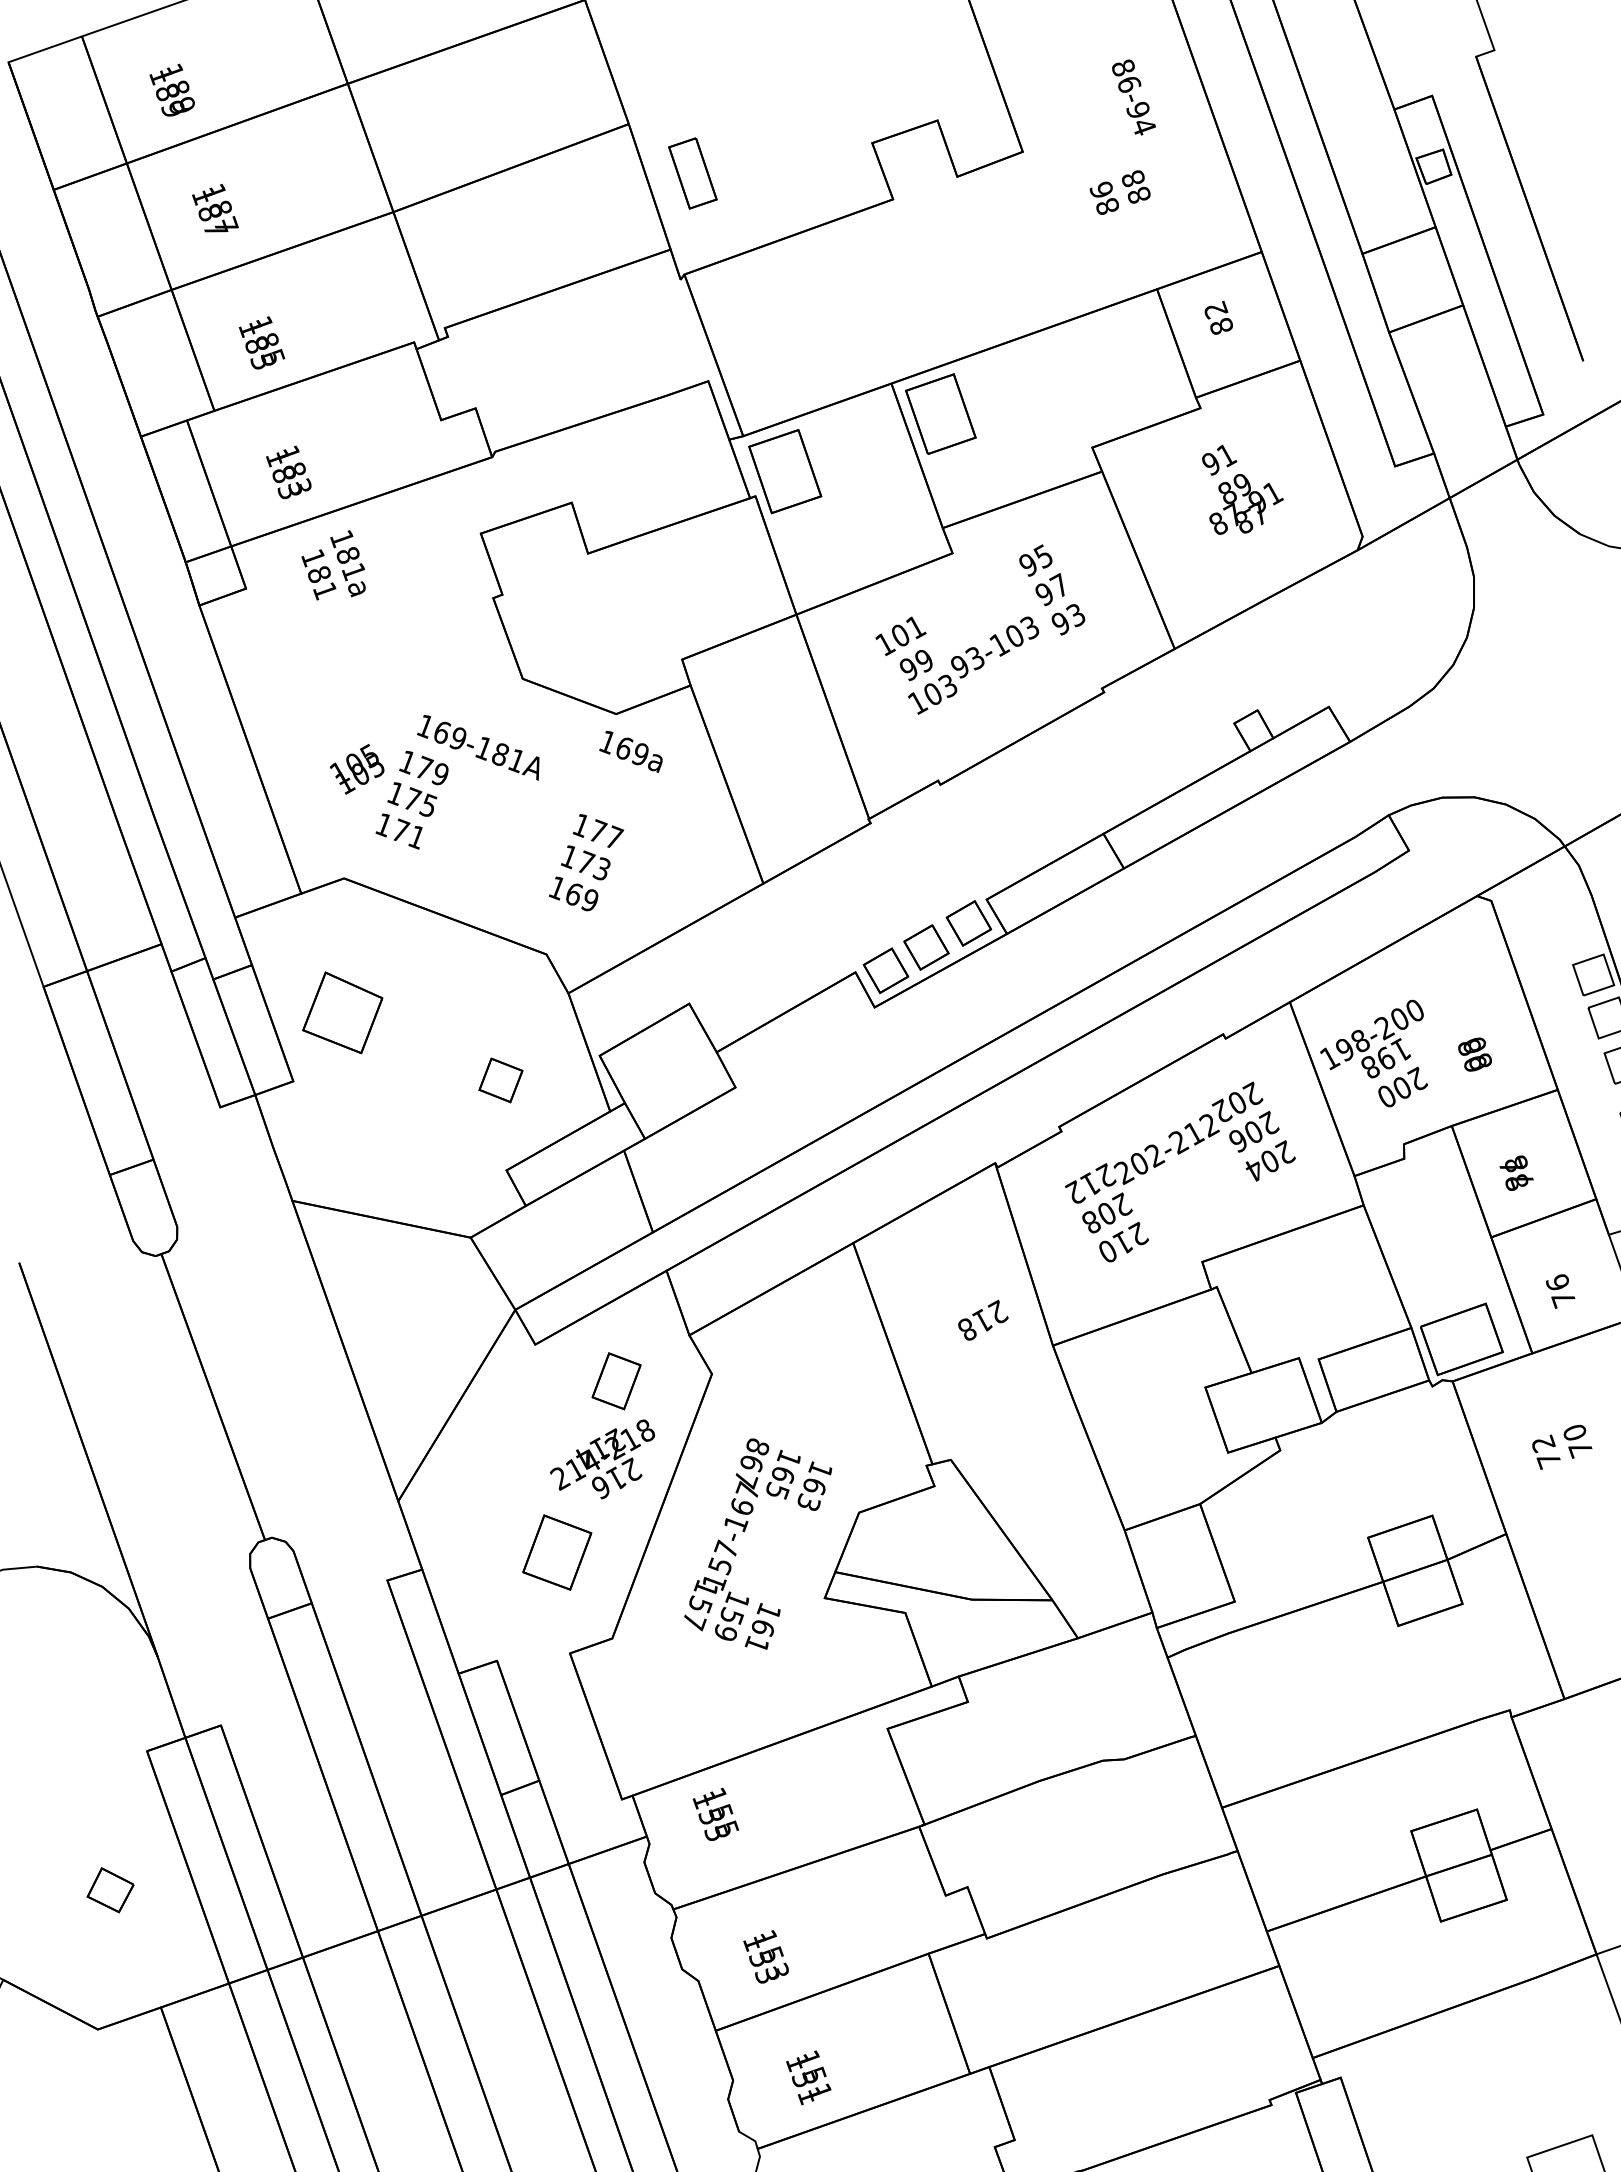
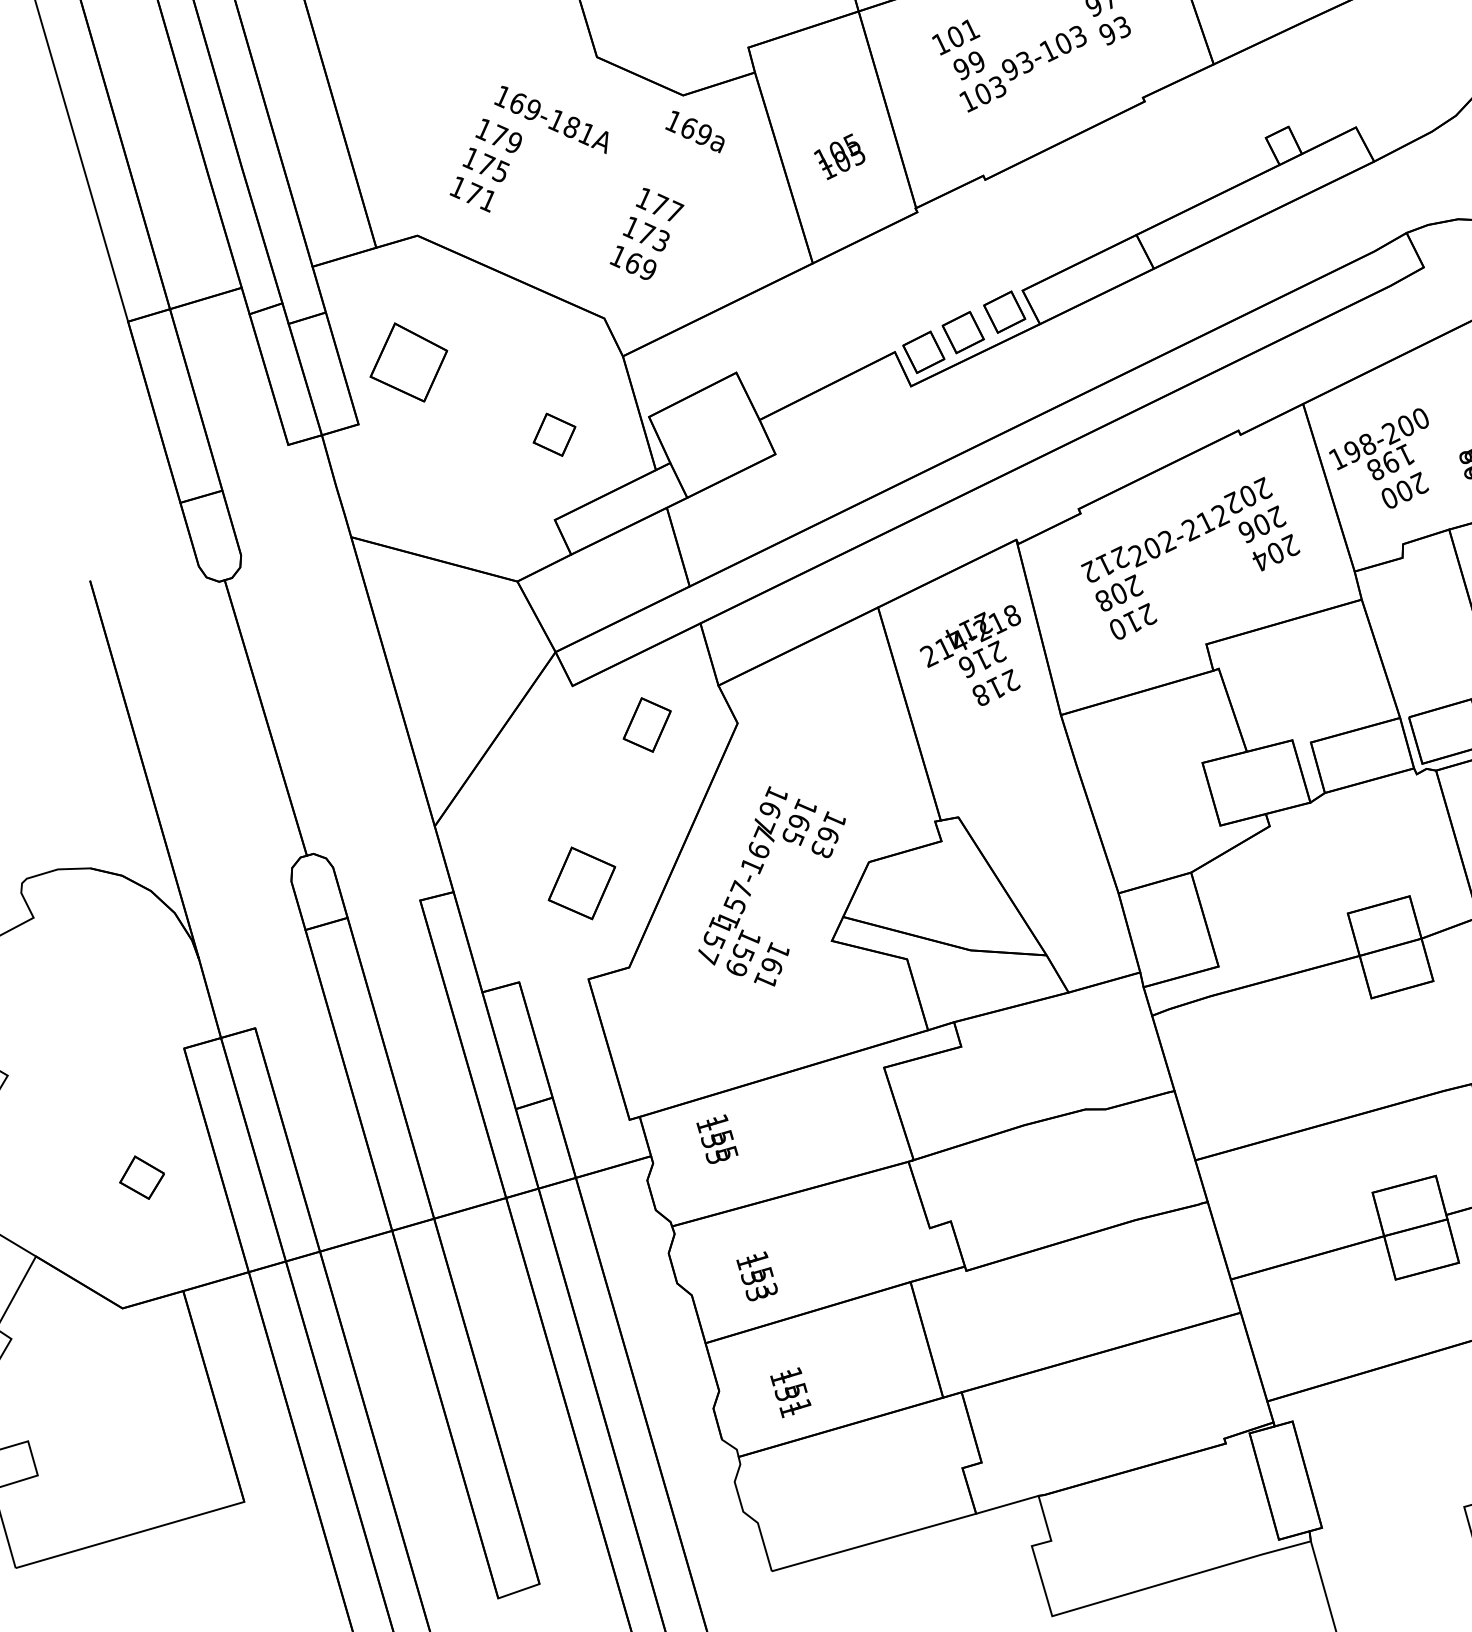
text: (357, 769) -> (839, 156), moved
text: (757, 1446) -> (776, 794), 867 -> 167
text: (602, 1459) -> (970, 640), moved

